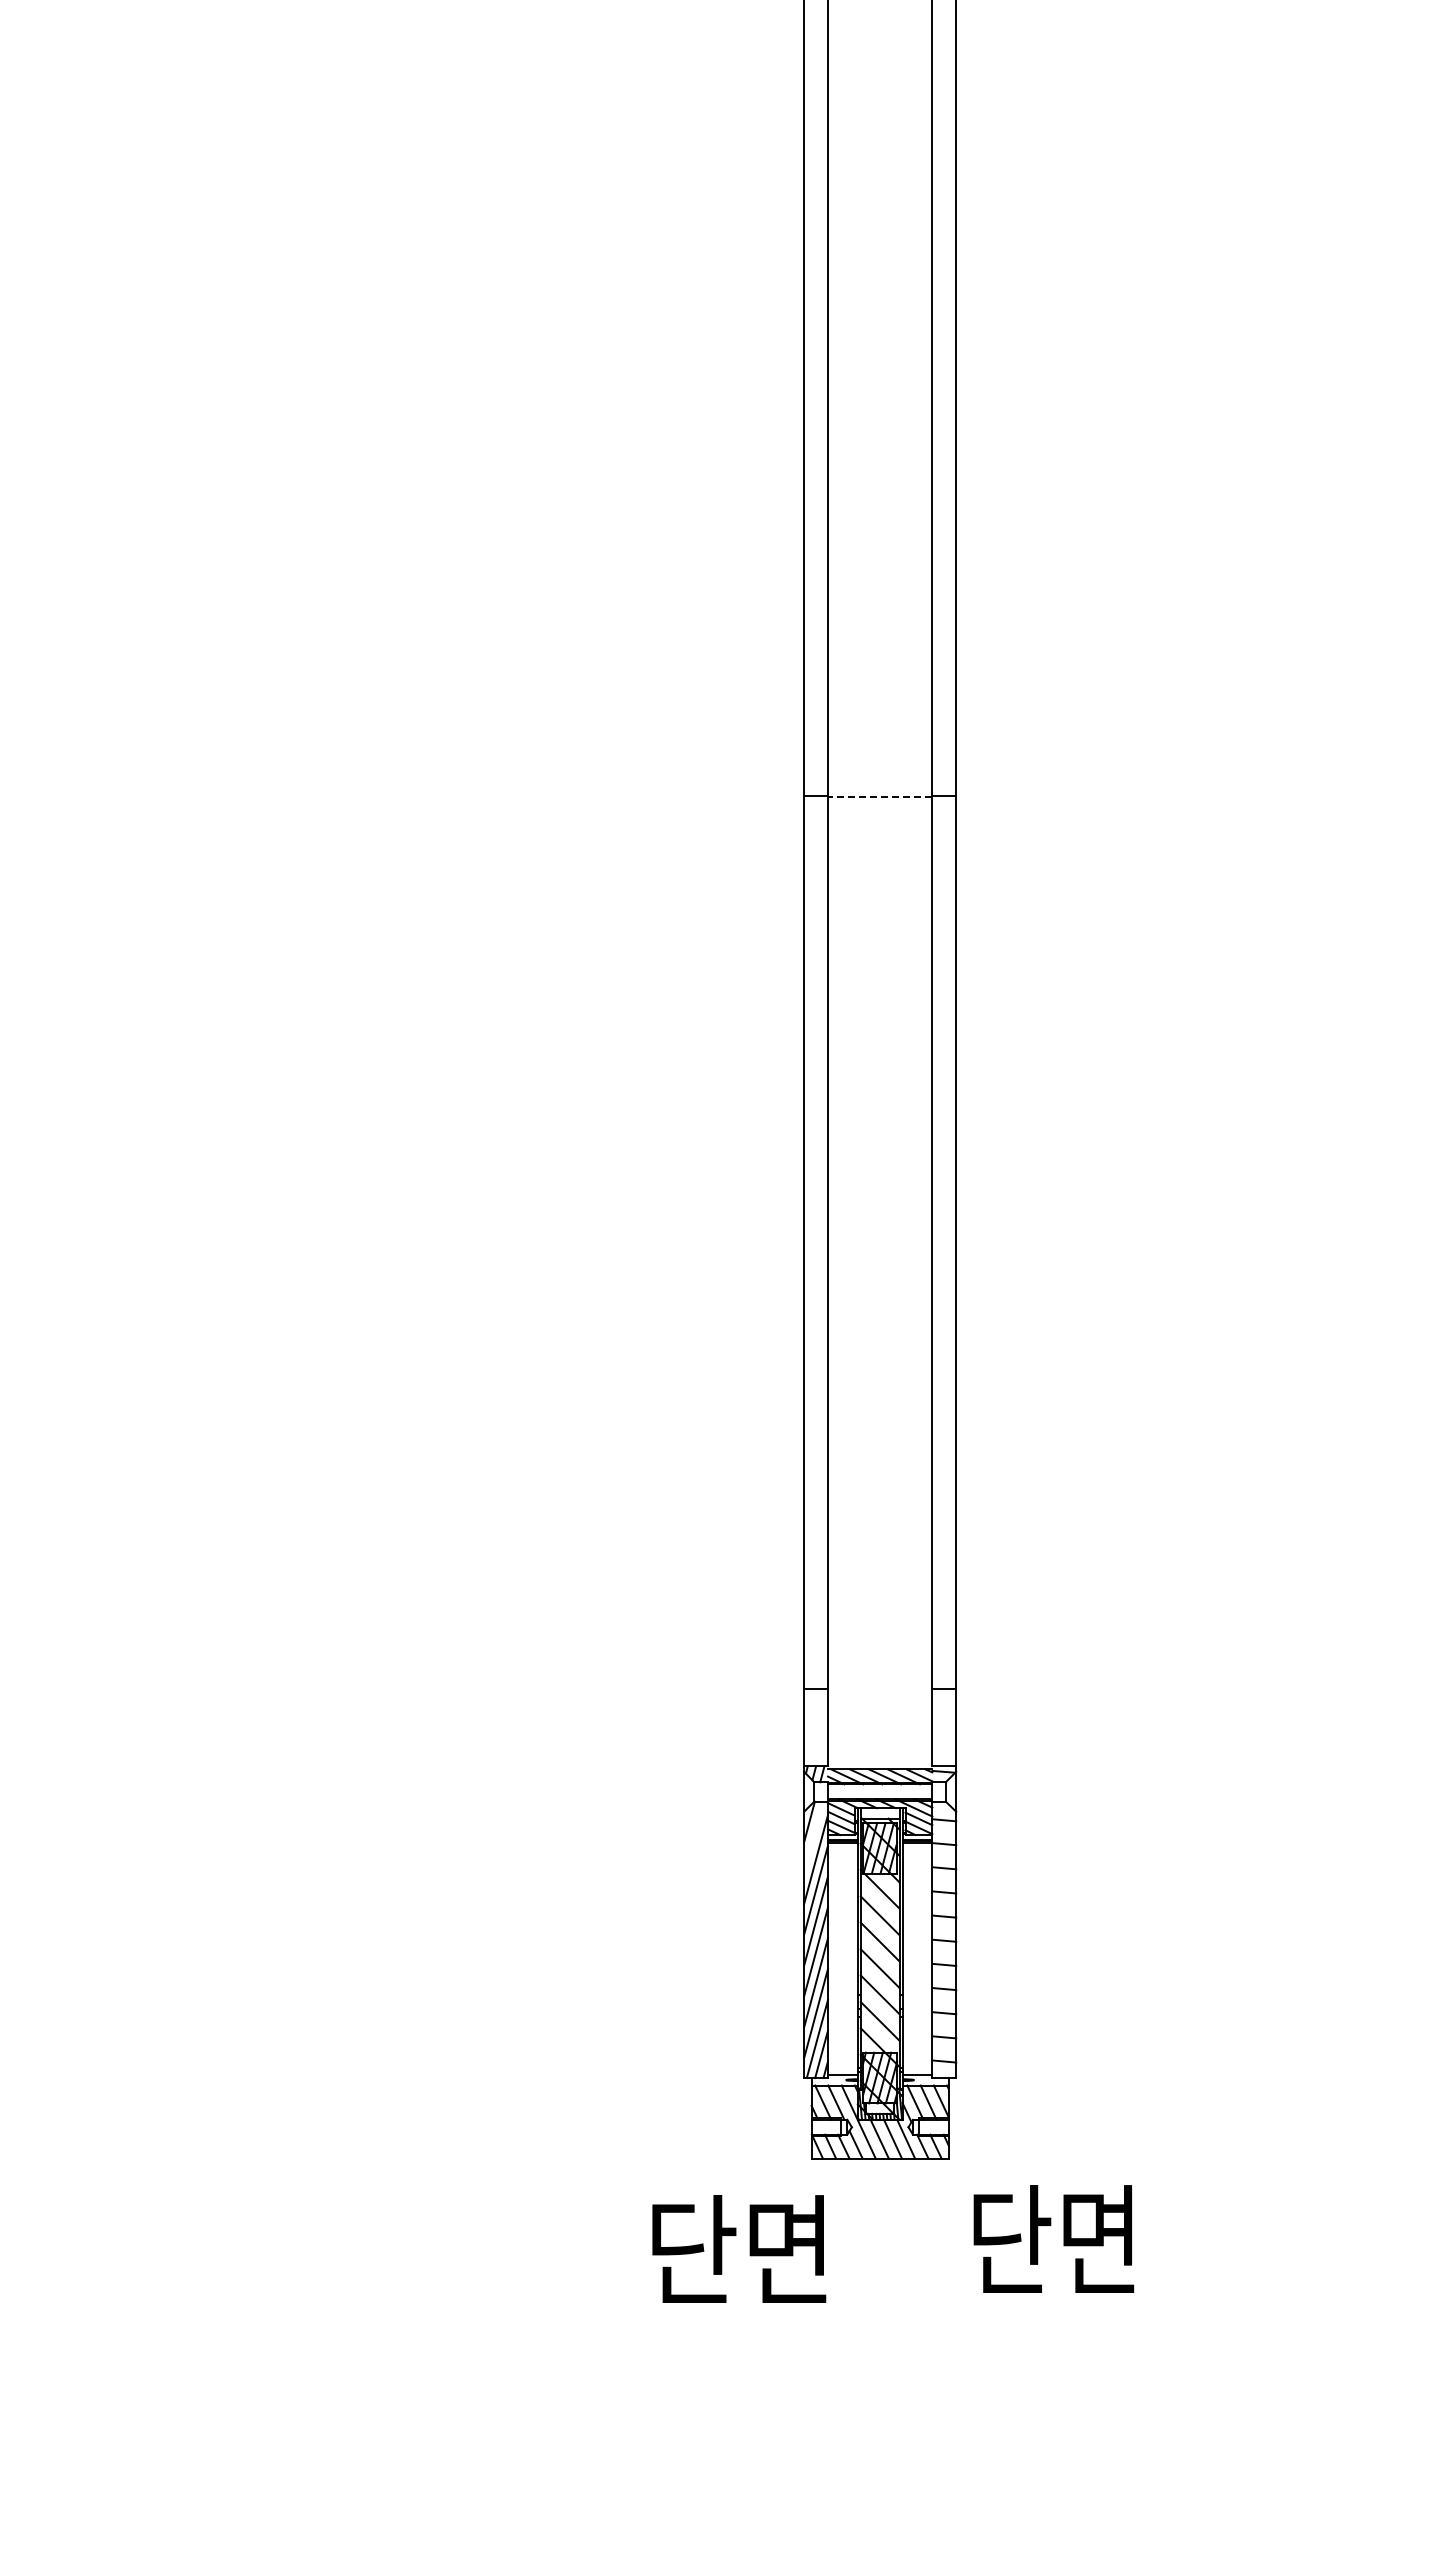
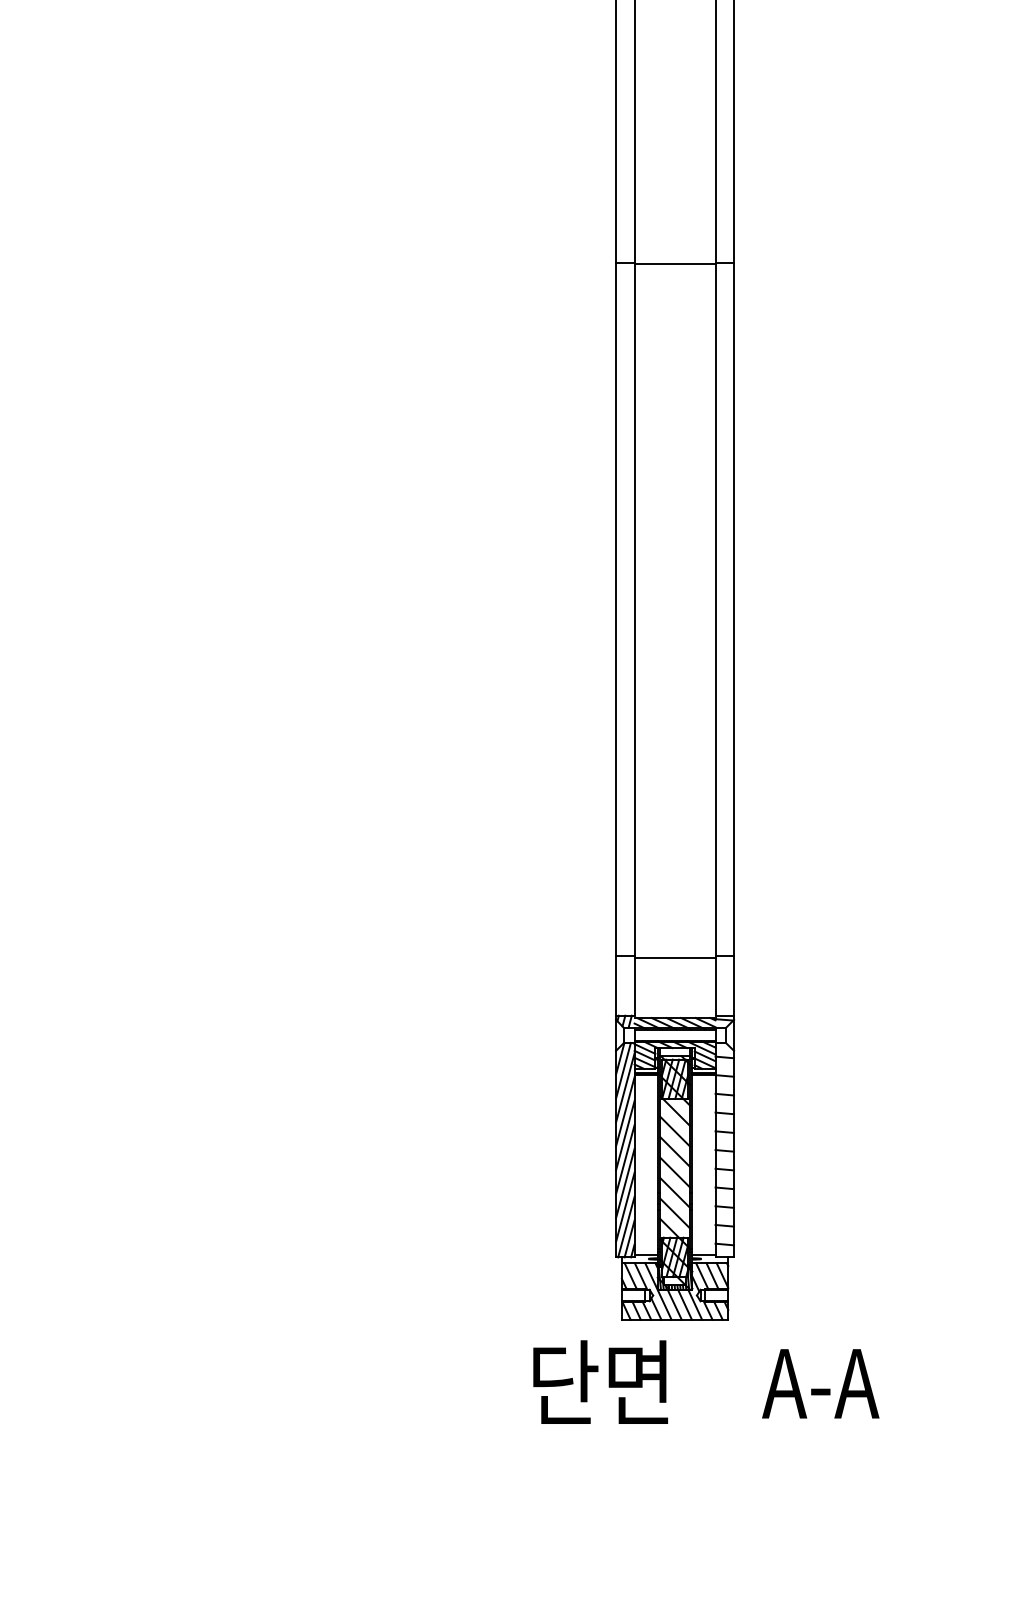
line: (879, 797) -> (674, 264), dashed -> solid
line: (880, 1692) -> (675, 958), added
line: (813, 1837) -> (623, 1070), added
text: (1058, 2238) -> (813, 1381), 단면 -> A-A
text: (739, 2248) -> (600, 1381), moved

